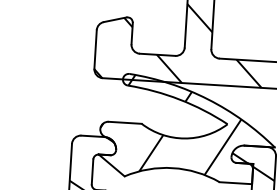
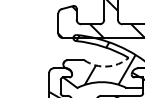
arc: (185, 138) -> (107, 66), solid -> dashed

